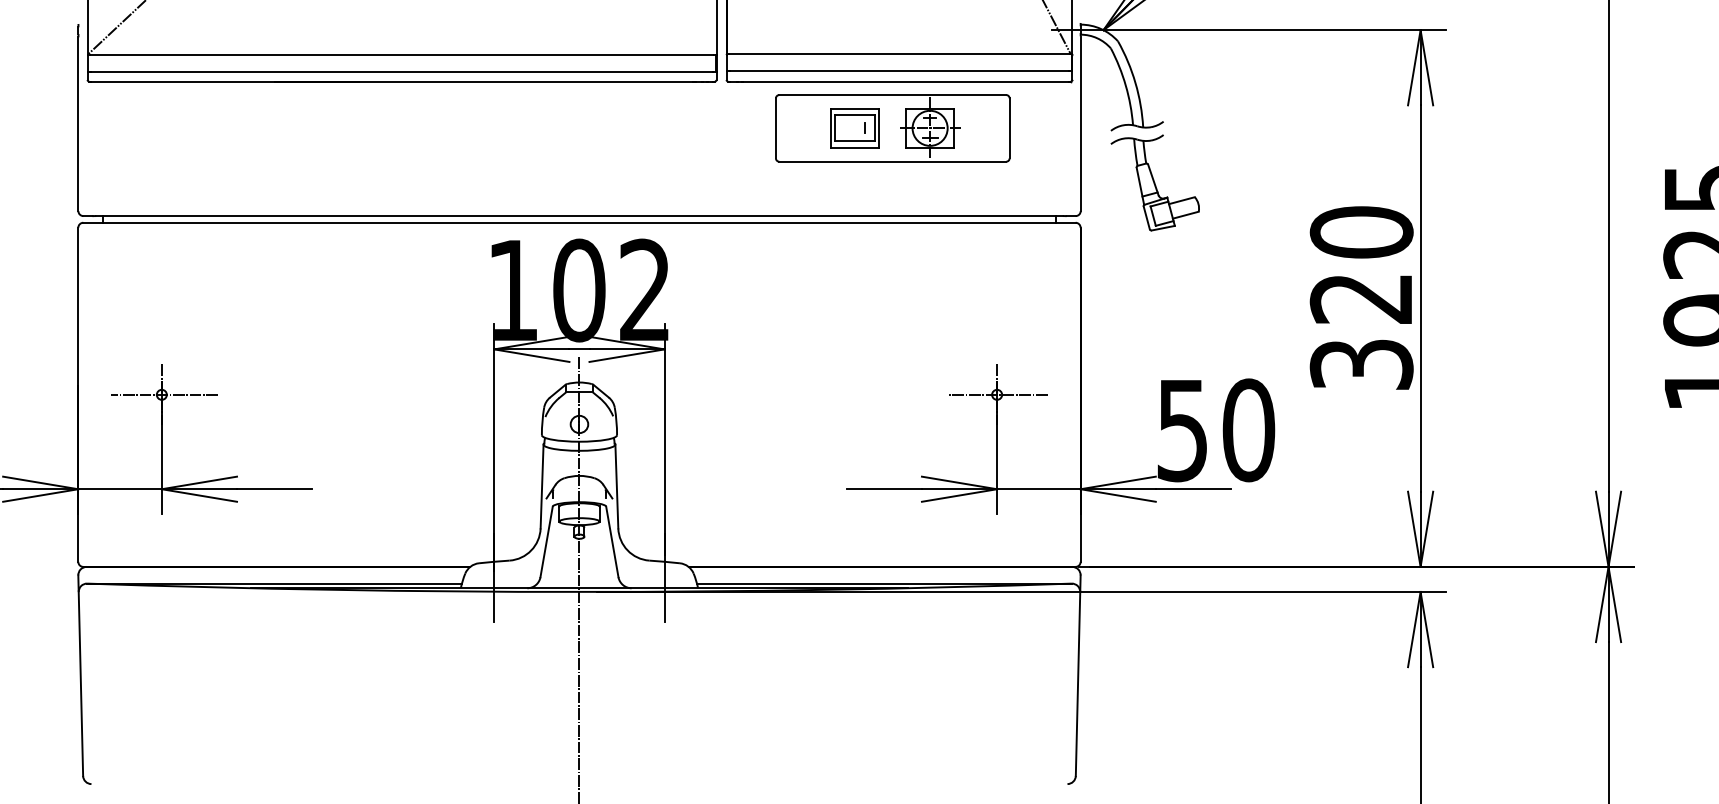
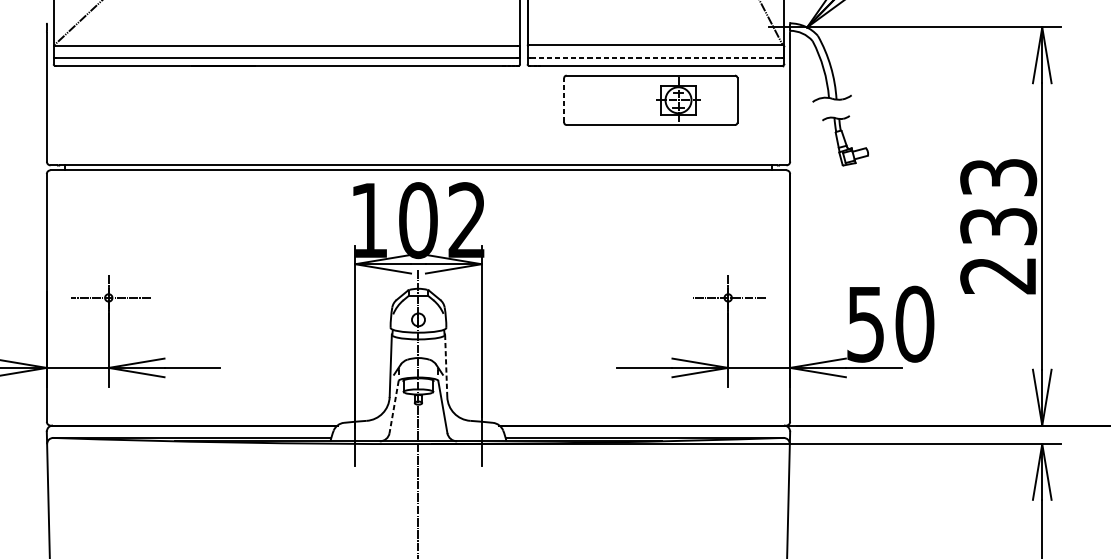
line: (899, 71) -> (655, 58), solid -> dashed
line: (775, 128) -> (563, 100), solid -> dashed
part: (854, 128) -> (622, 100), removed
part: (1154, 182) -> (844, 140), size x0.7
text: (1361, 297) -> (998, 225), 320 -> 233
line: (616, 486) -> (445, 365), solid -> dashed
line: (546, 541) -> (394, 406), solid -> dashed

